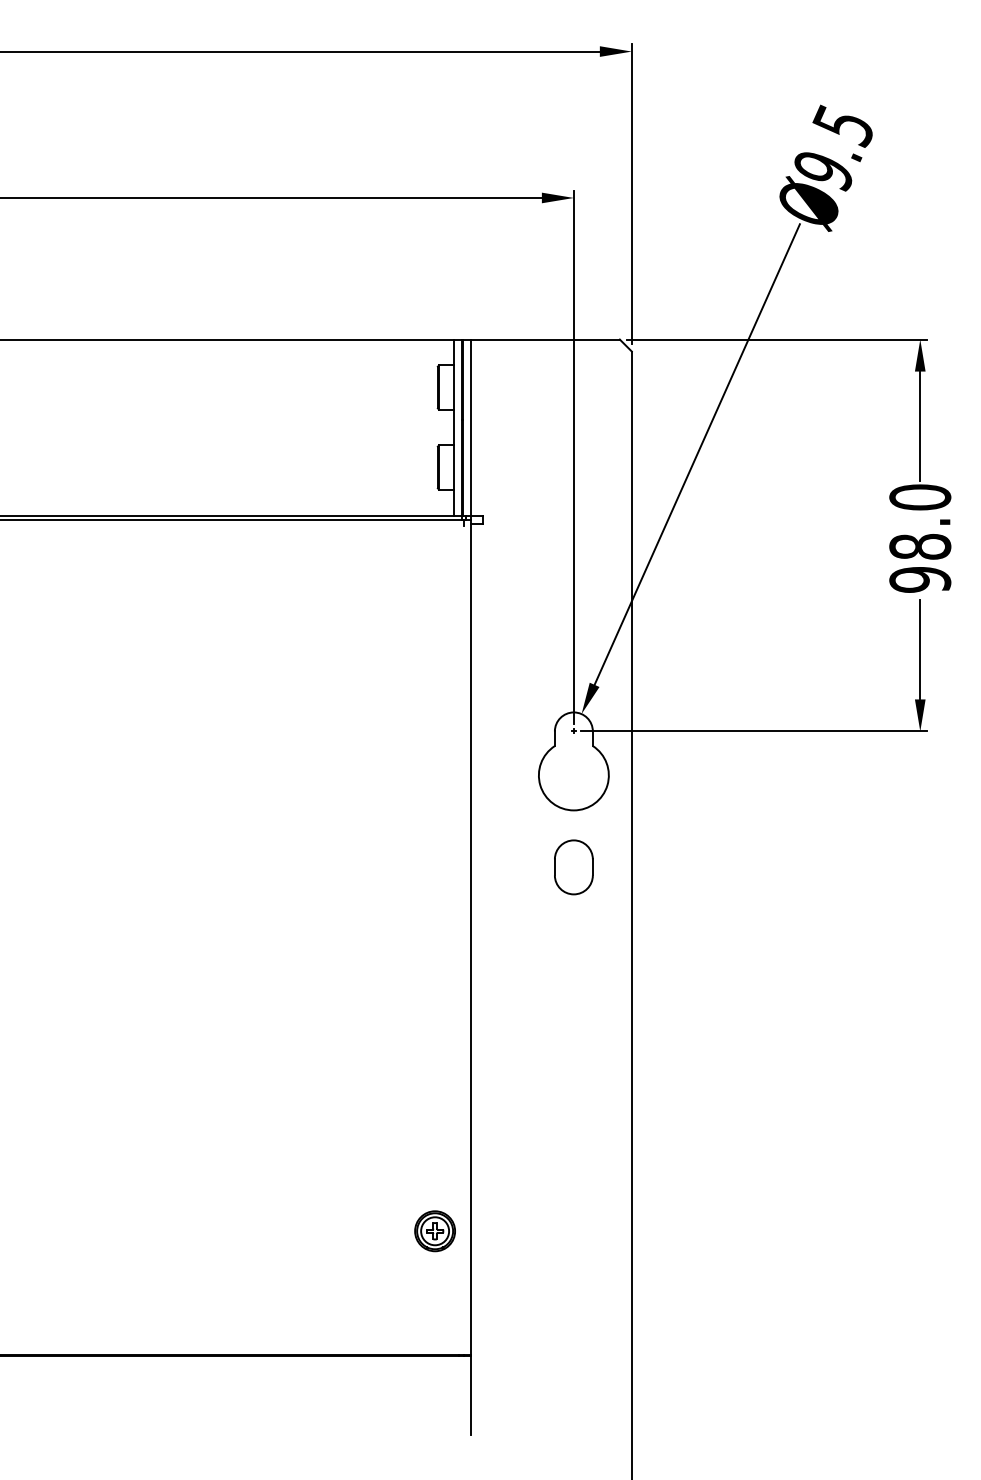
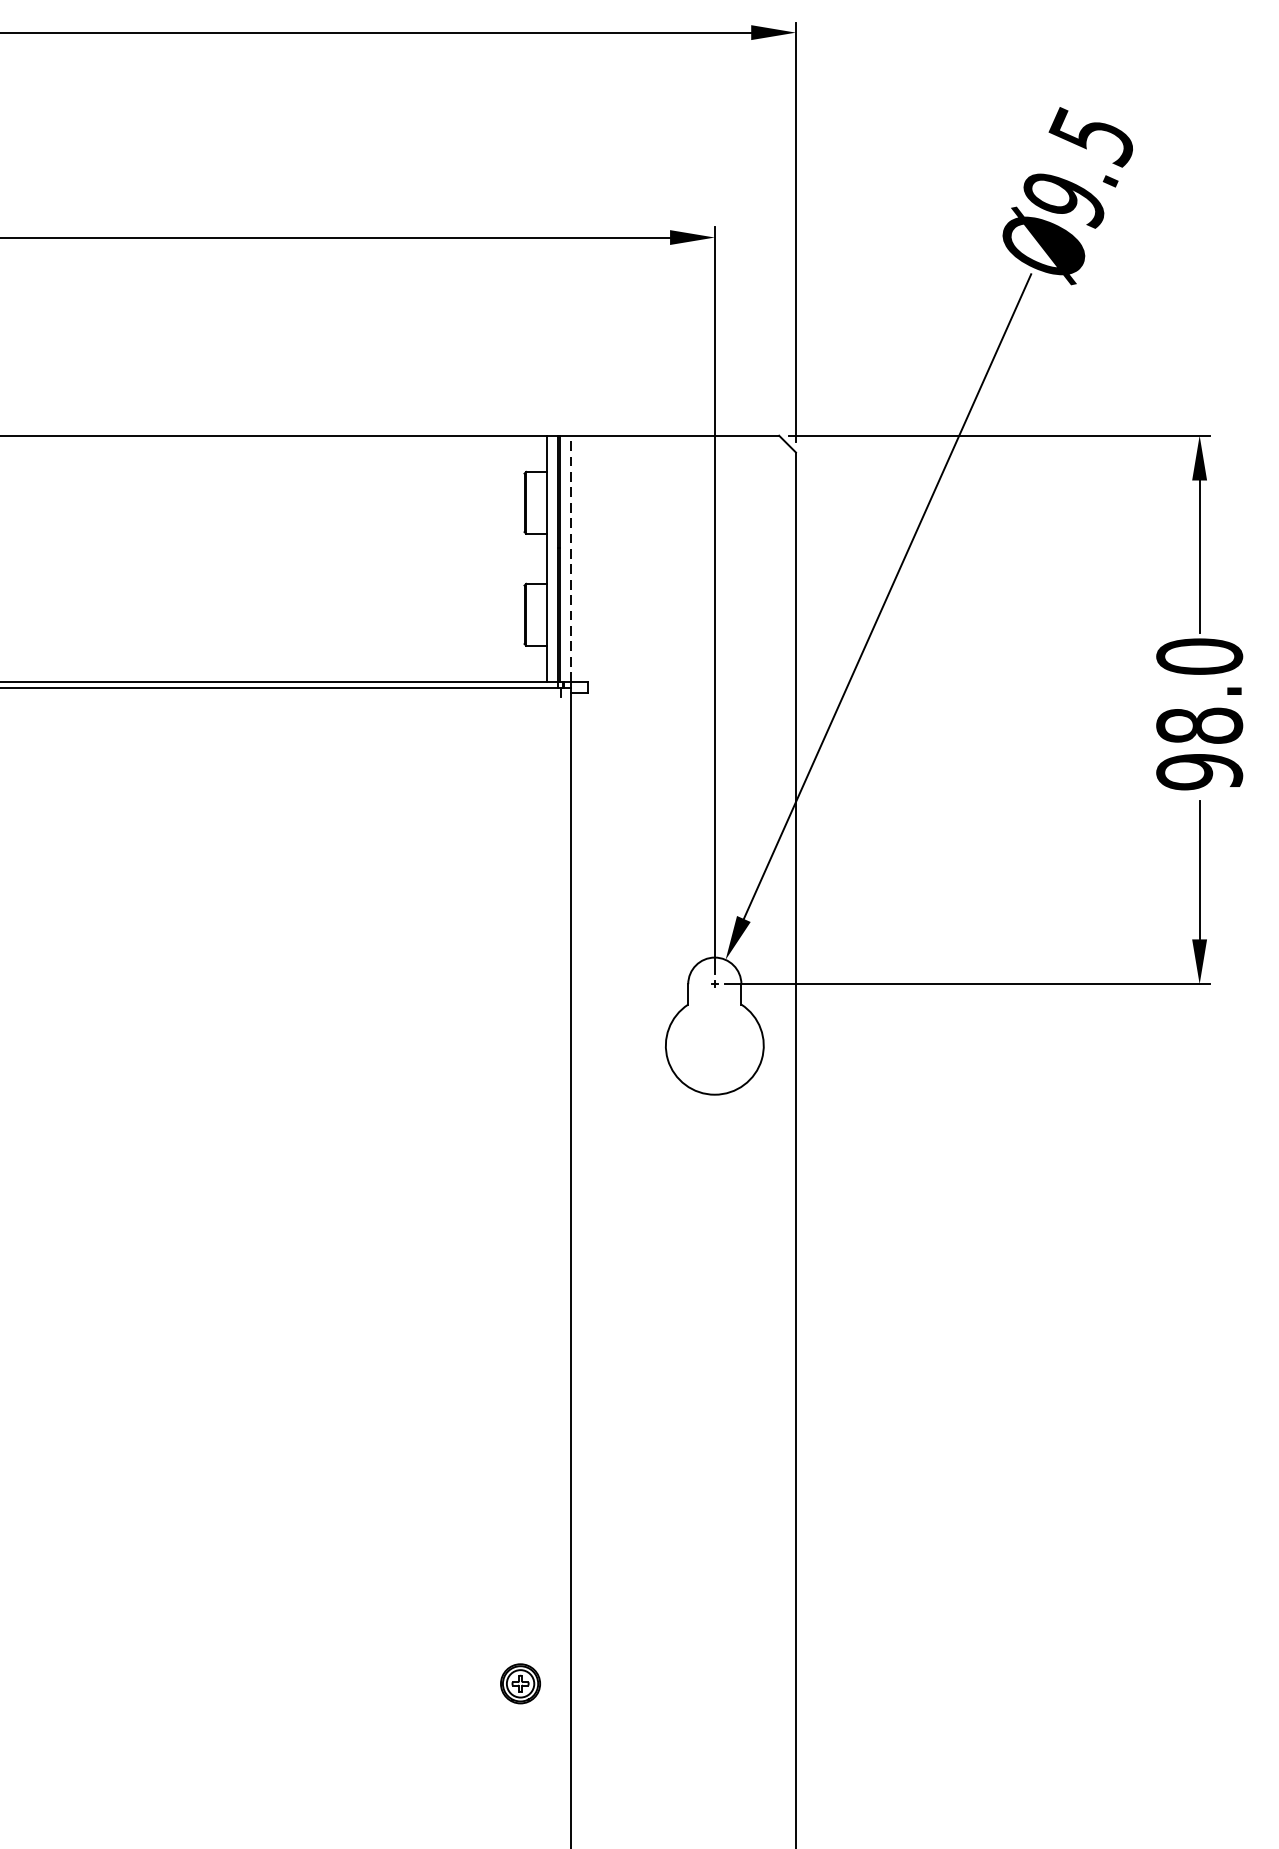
line: (471, 427) -> (571, 558), solid -> dashed
part: (573, 867) -> (714, 1174), removed
part: (434, 1231) -> (519, 1684), size x0.7

